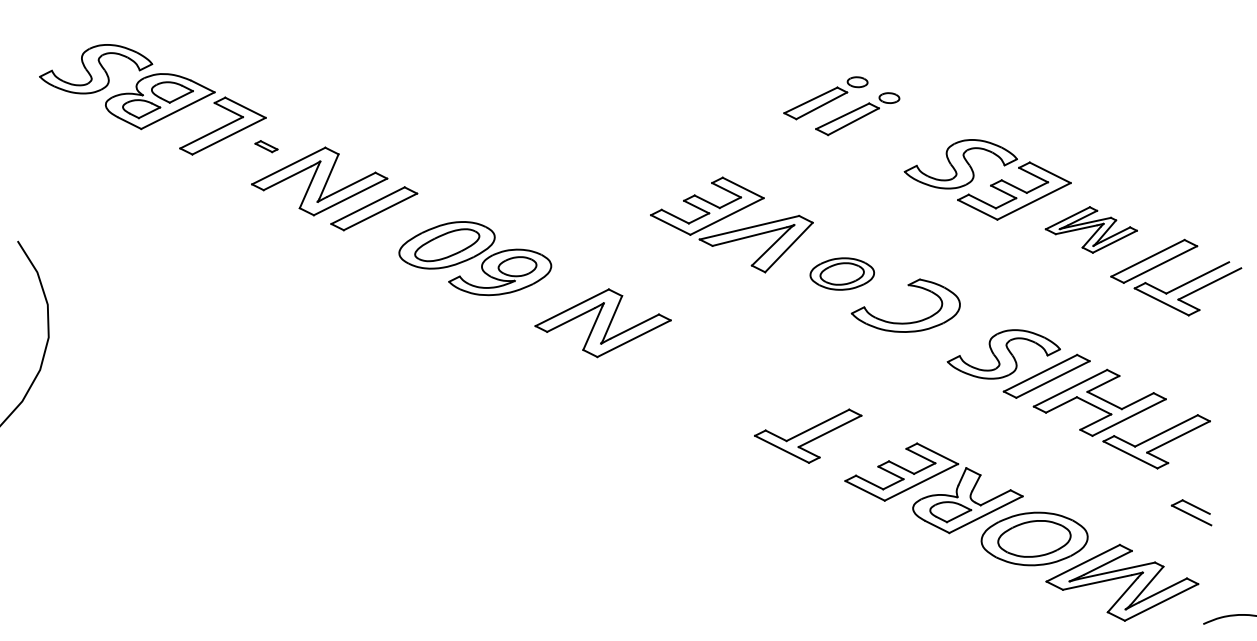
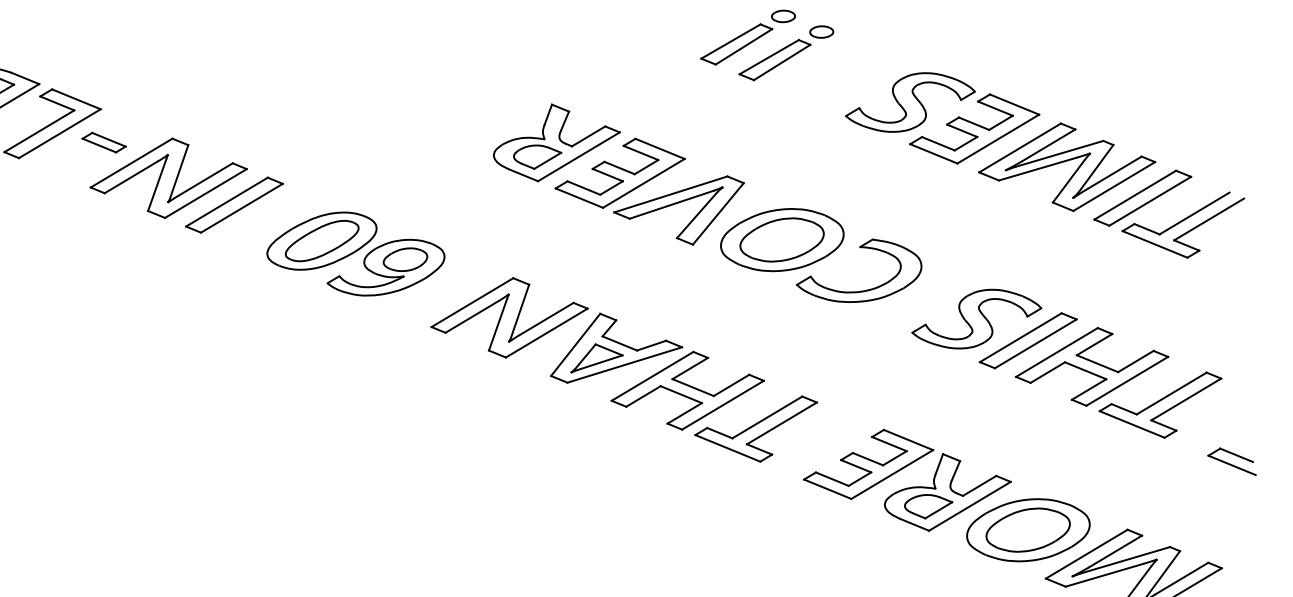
part: (266, 146) -> (104, 142), size x1.67
part: (654, 175) -> (556, 142), added
part: (1091, 229) -> (1067, 166), size x1.67
part: (842, 273) -> (782, 239), size x1.67
part: (726, 377) -> (657, 369), added
part: (1191, 512) -> (1231, 461), moved

